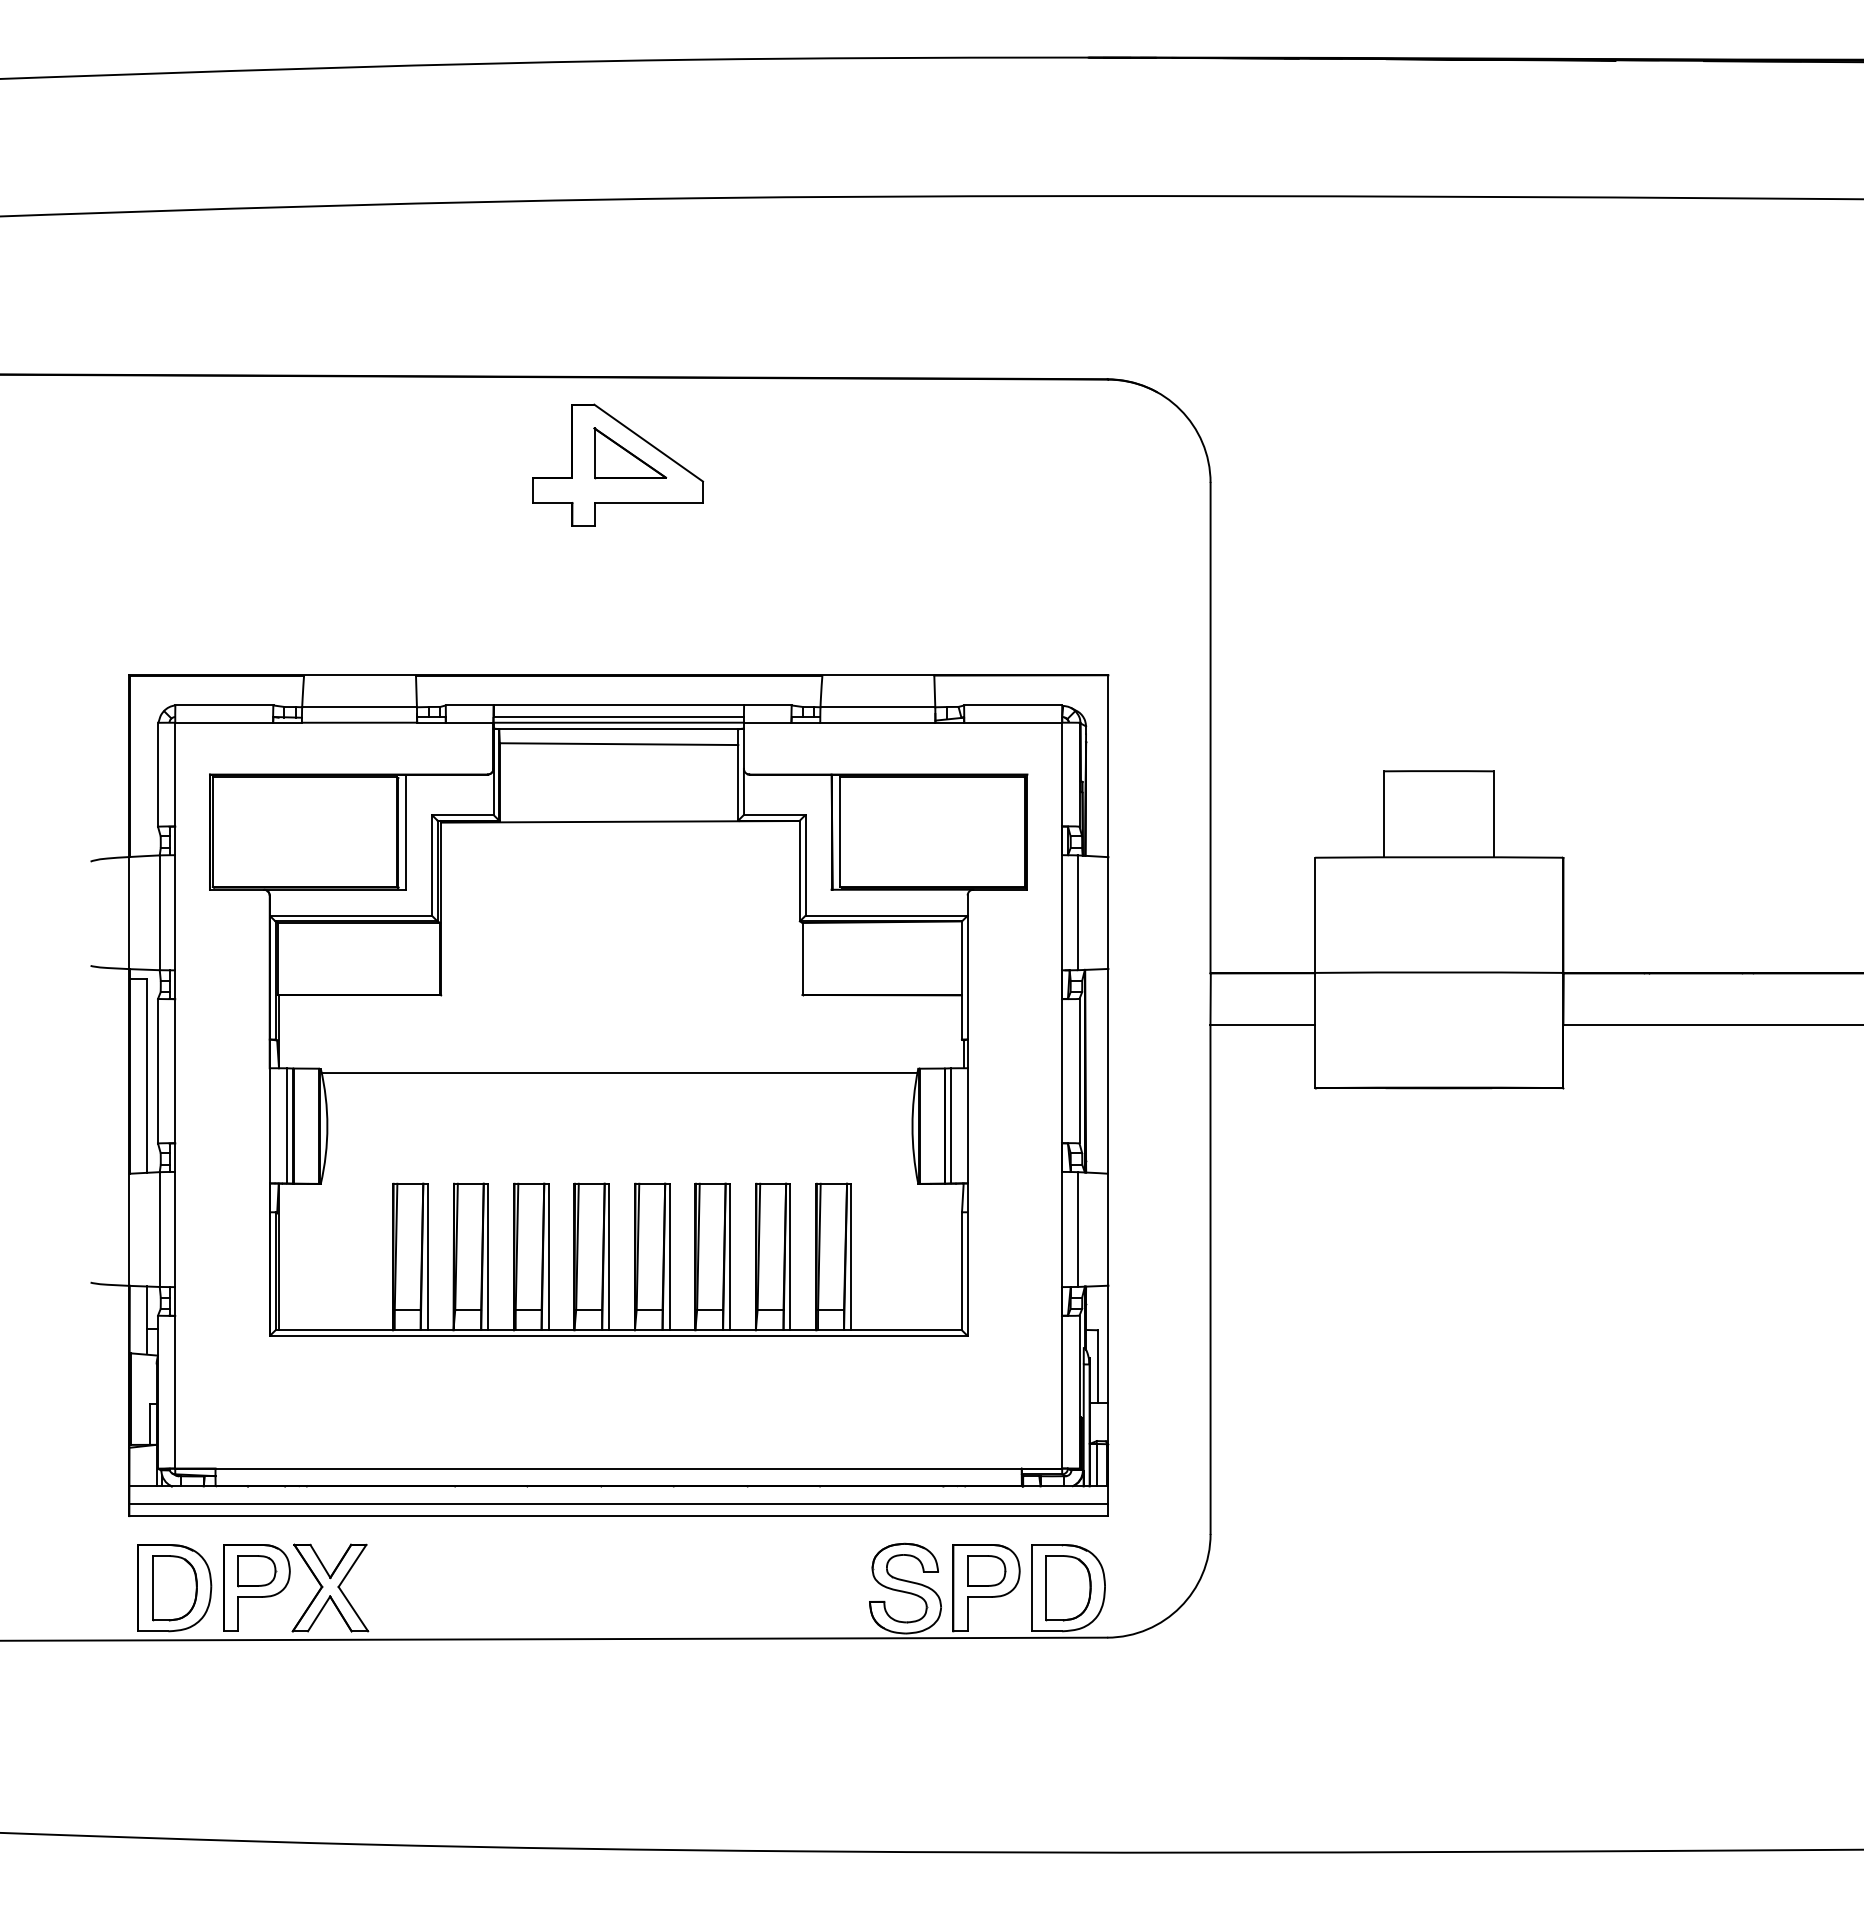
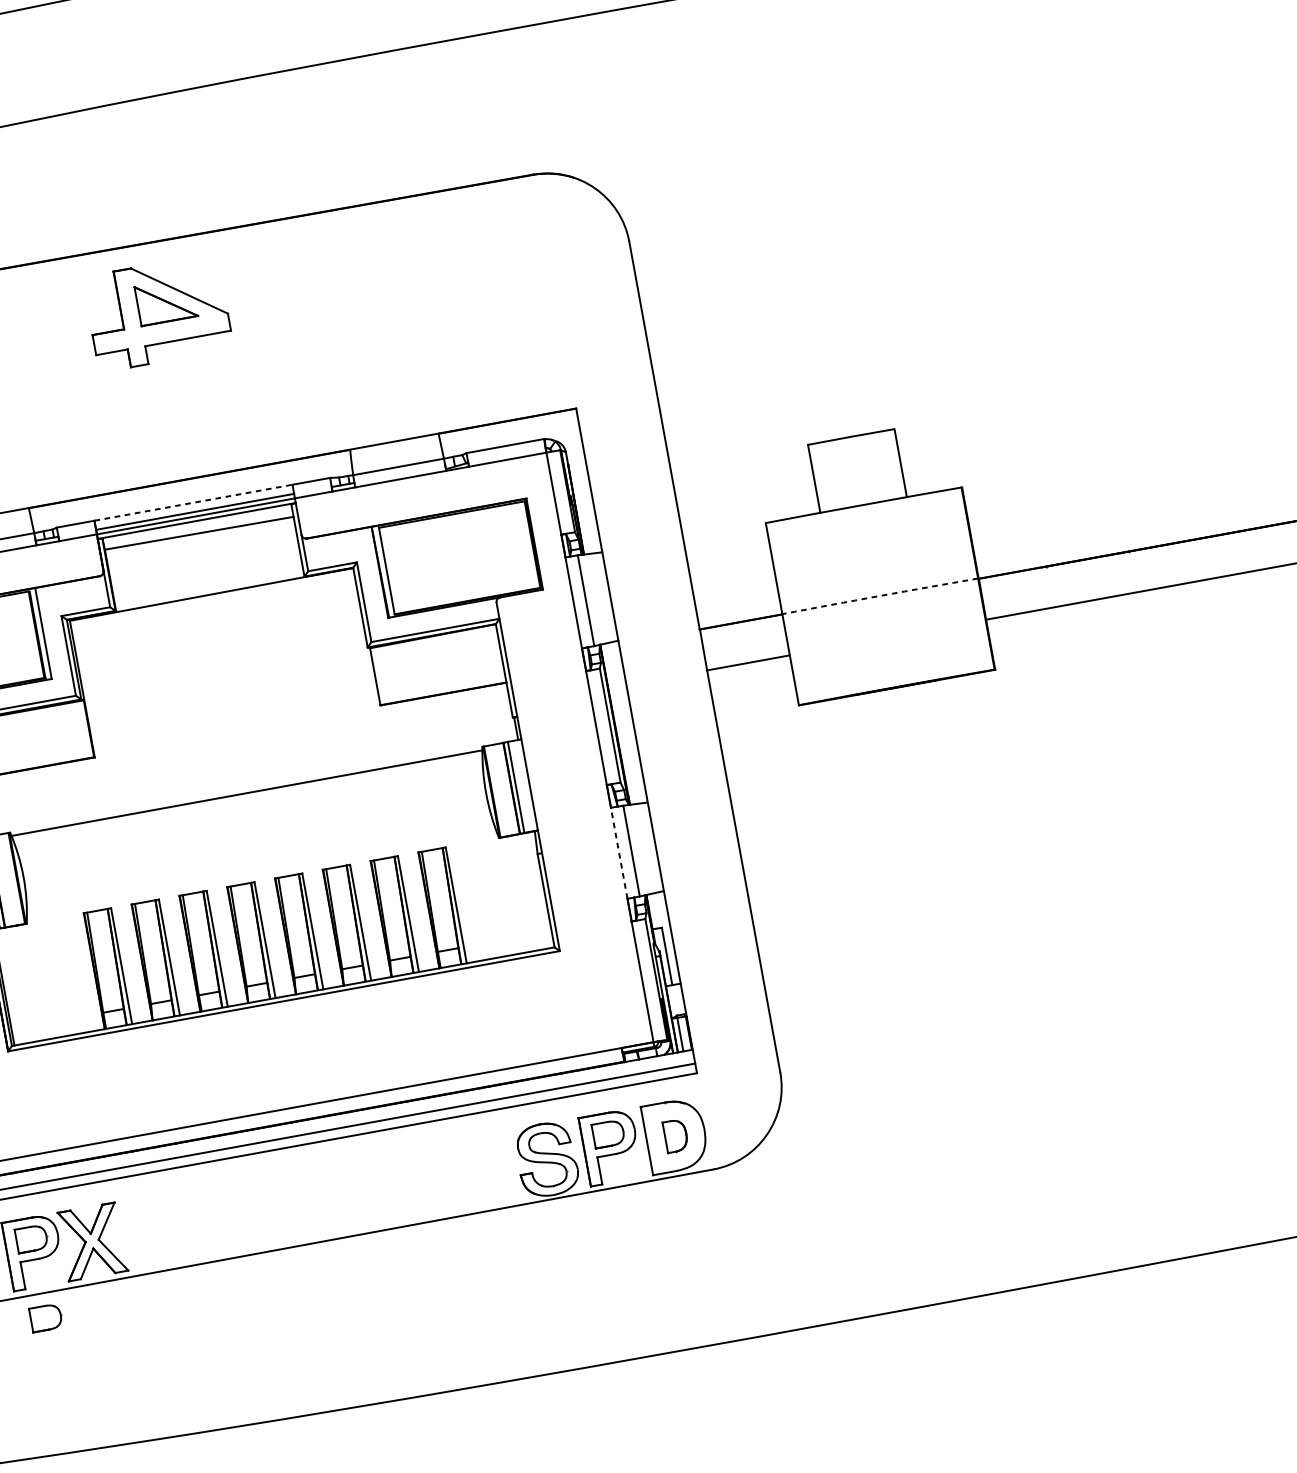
line: (619, 705) -> (194, 502), solid -> dashed
arc: (1438, 972) -> (879, 596), solid -> dashed
line: (1062, 1229) -> (619, 853), solid -> dashed
part: (1068, 1588) -> (675, 1136), size x0.6
part: (257, 1671) -> (46, 1318), added

